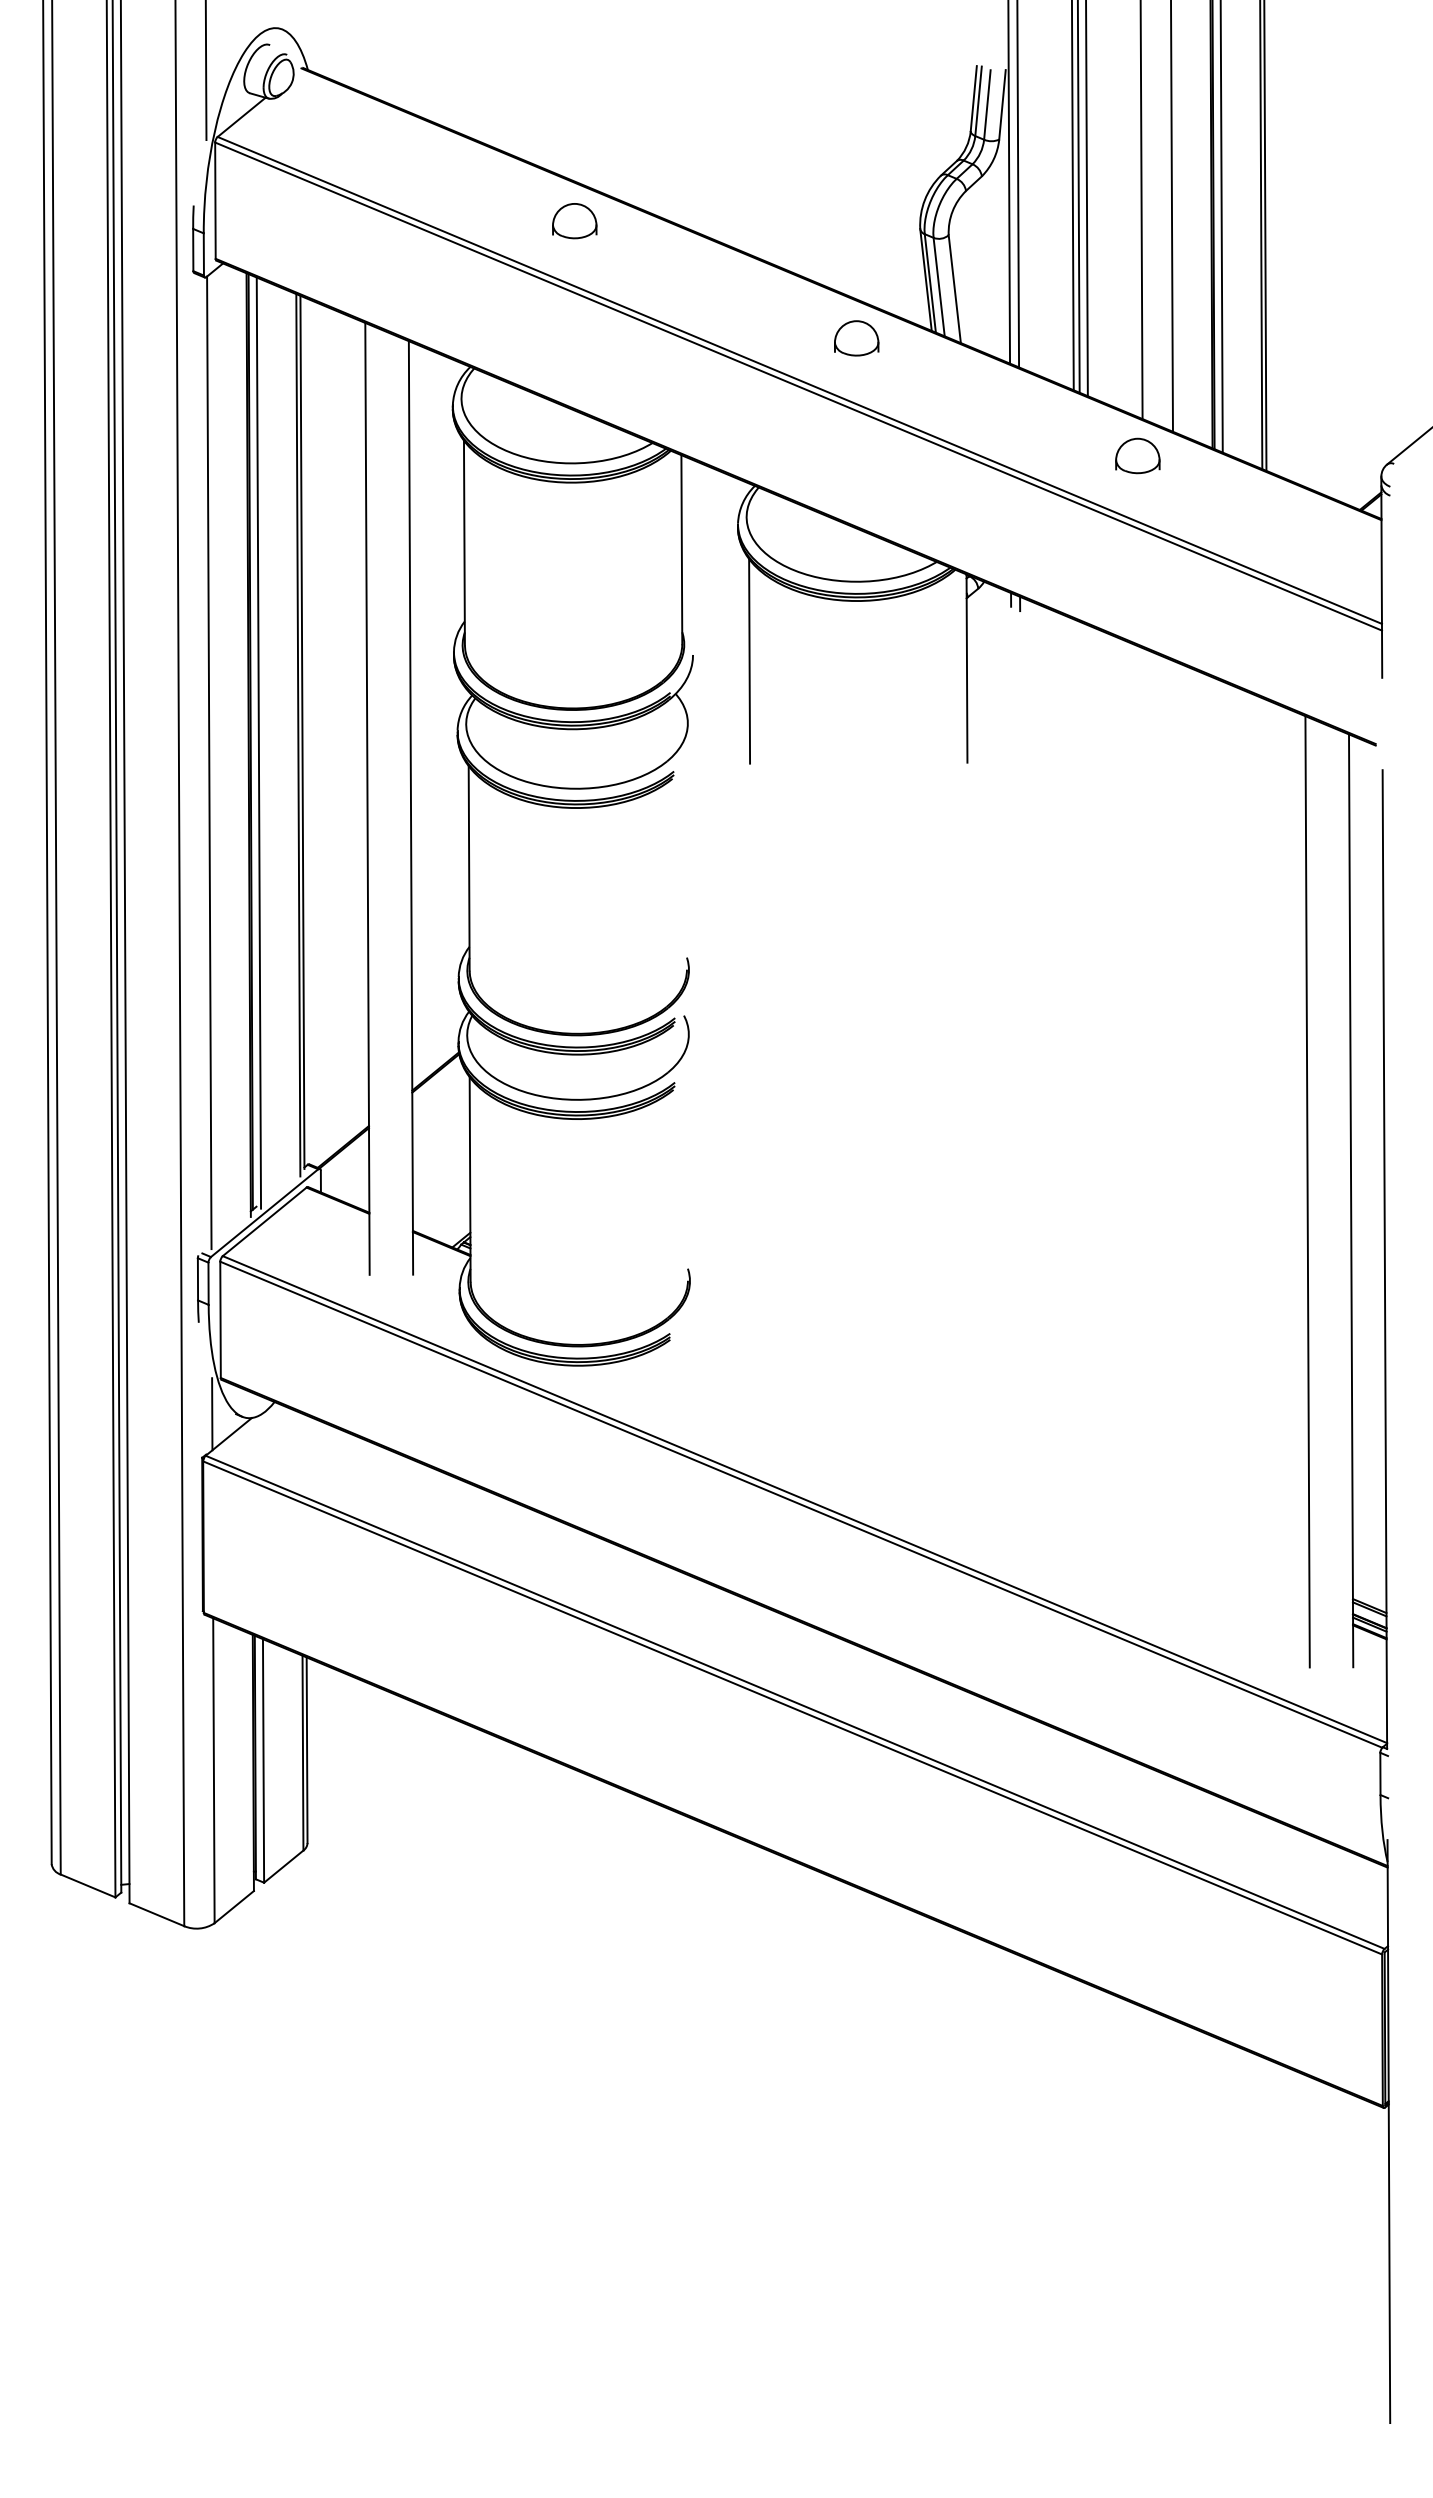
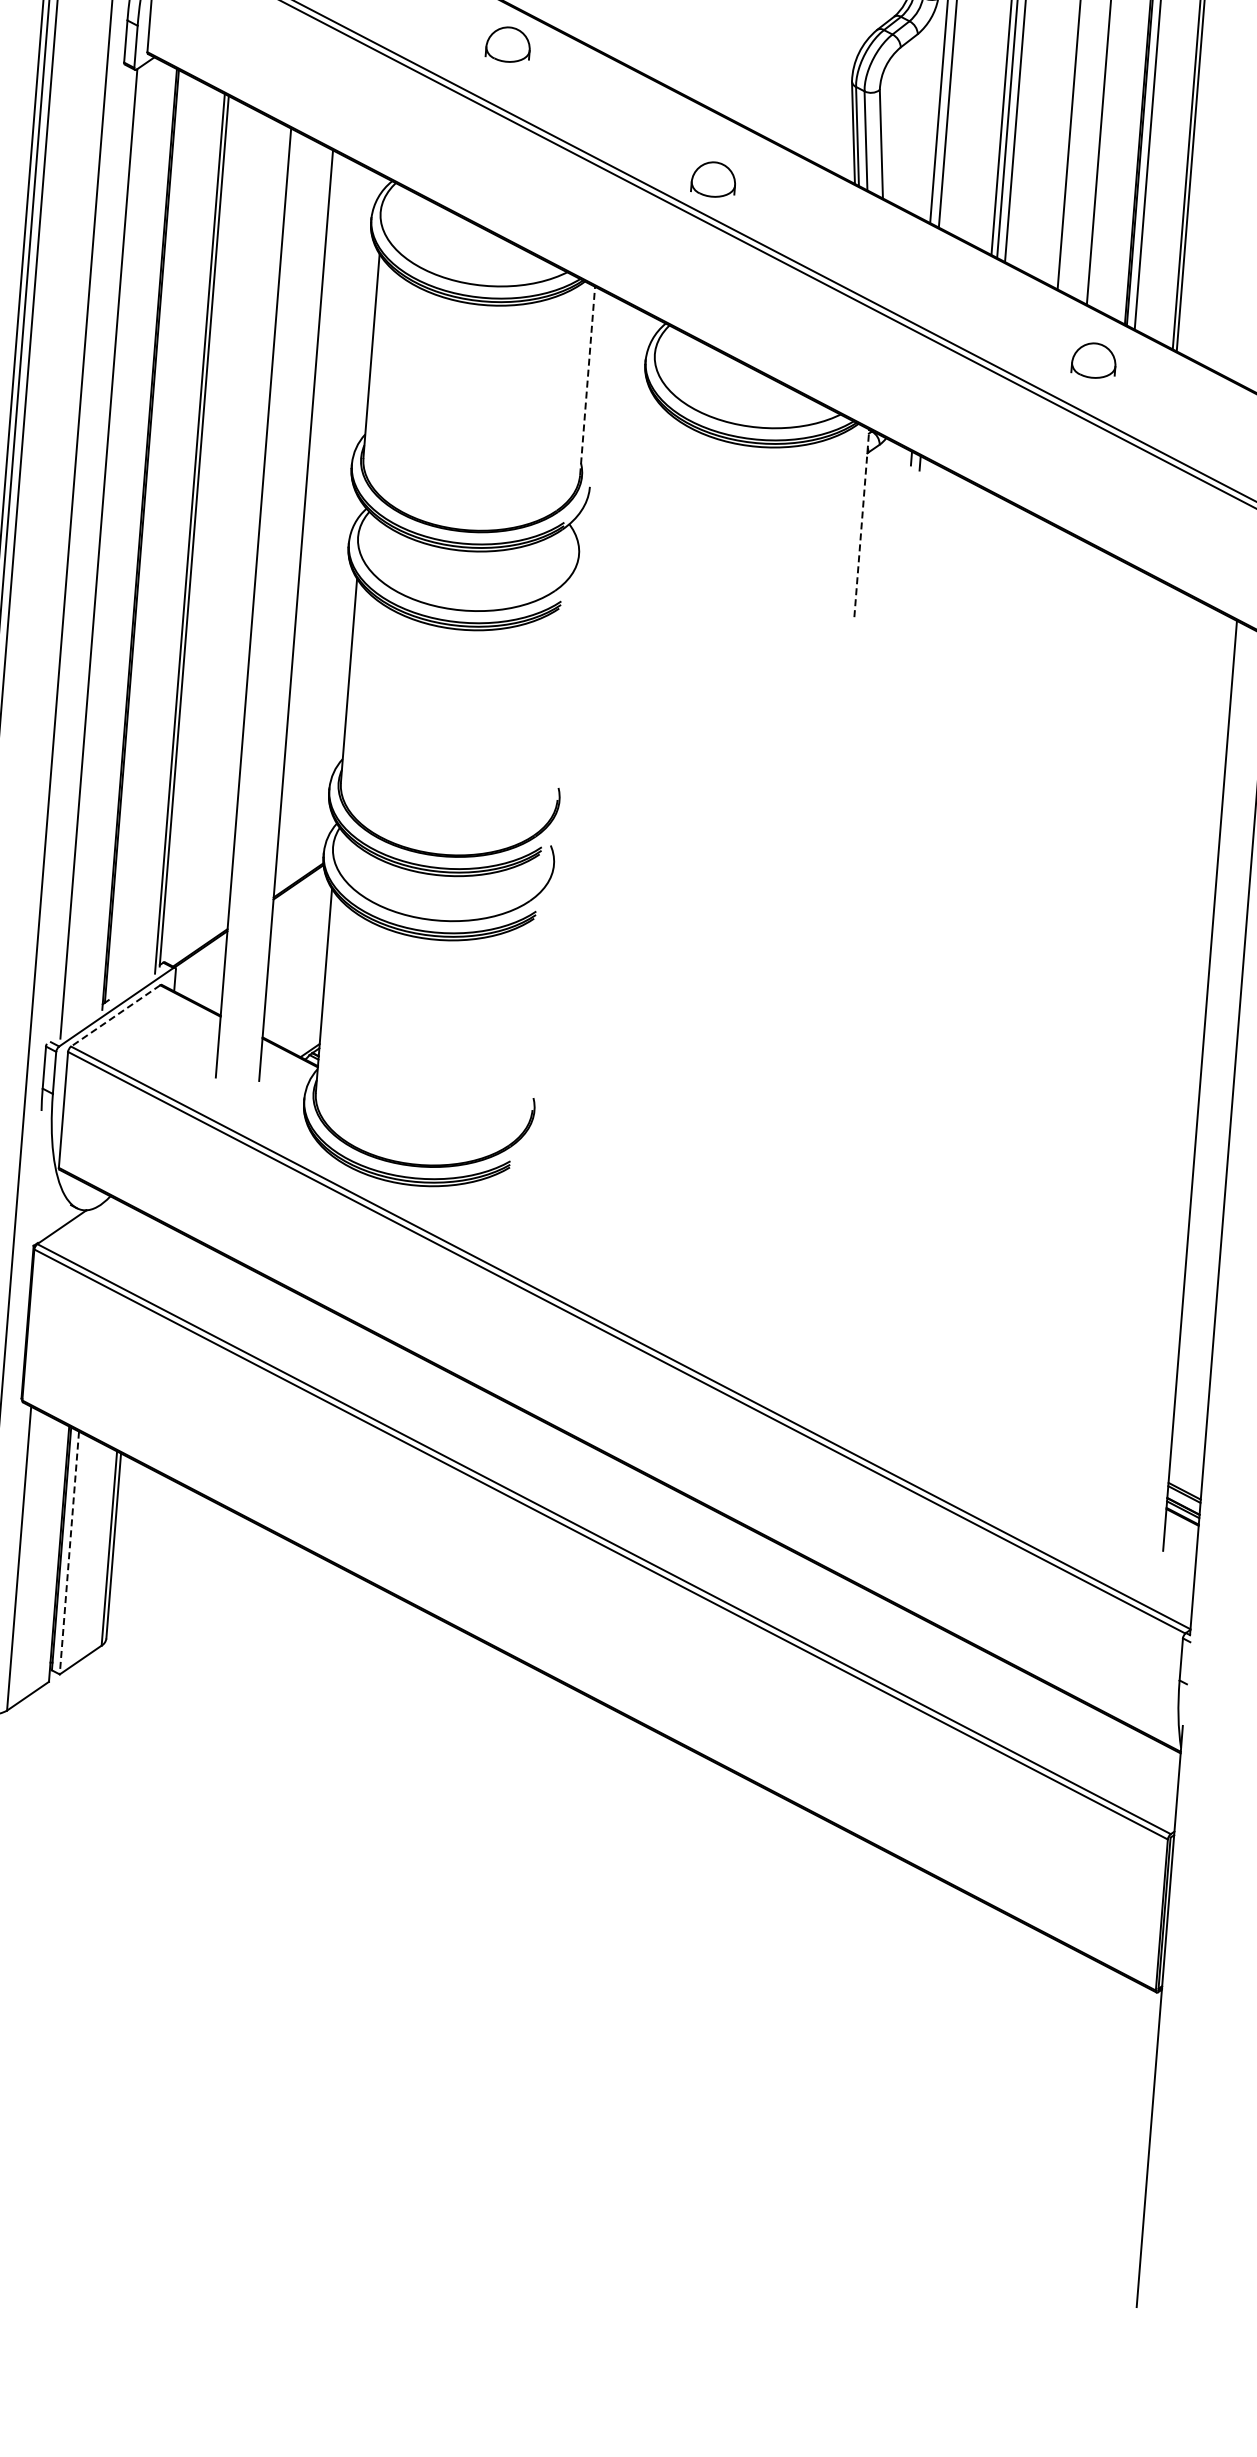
part: (856, 338) -> (713, 179), moved
part: (1137, 455) -> (1093, 360), moved
line: (681, 549) -> (587, 380), solid -> dashed
line: (749, 661) -> (645, 498), removed
line: (967, 668) -> (862, 523), solid -> dashed
line: (258, 742) -> (149, 537), removed
line: (1307, 1191) -> (1157, 1072), removed
line: (264, 1222) -> (115, 1016), solid -> dashed
line: (212, 1414) -> (47, 1203), removed
line: (263, 1760) -> (69, 1552), solid -> dashed

